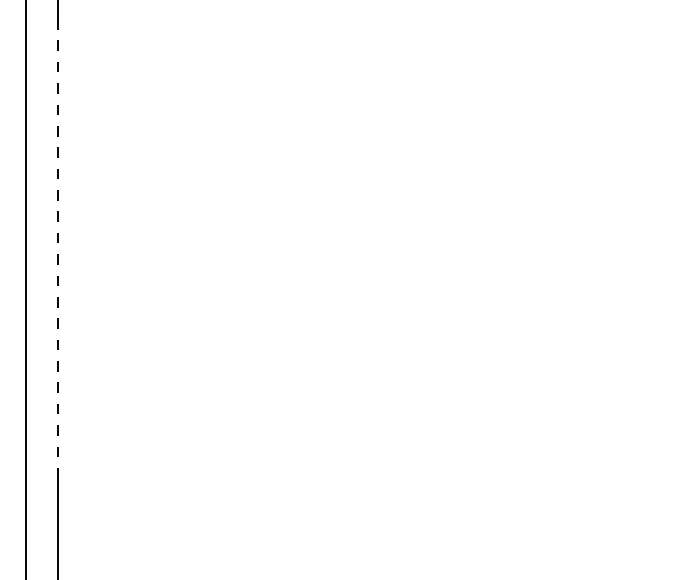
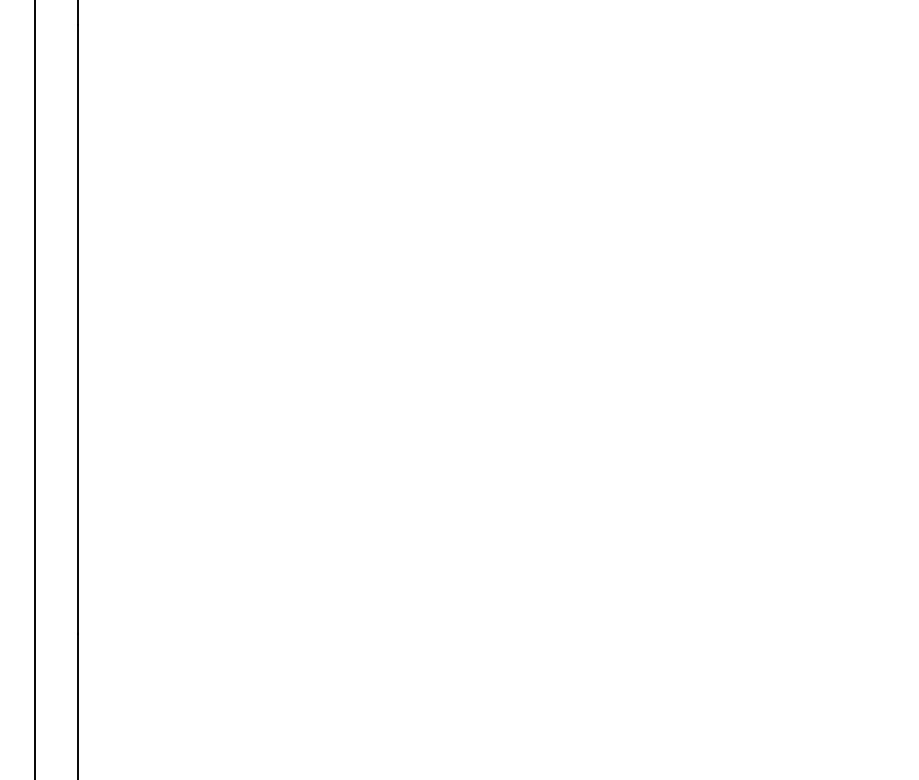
line: (58, 245) -> (78, 330), dashed -> solid

